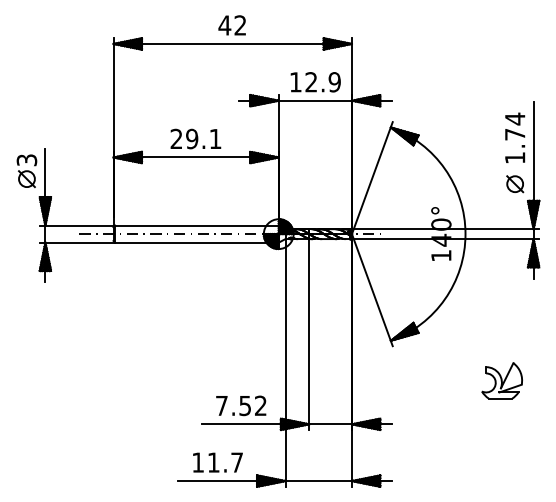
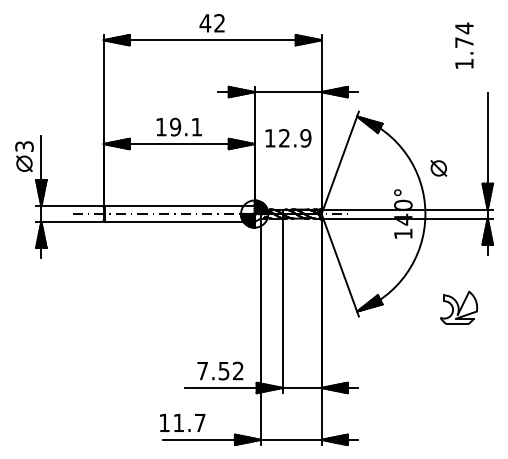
text: (315, 82) -> (288, 138), moved
text: (515, 137) -> (464, 45), moved
text: (176, 138) -> (161, 126), 29.1 -> 19.1
part: (515, 184) -> (439, 168), moved
part: (501, 380) -> (458, 307), moved
text: (217, 462) -> (182, 422), moved

